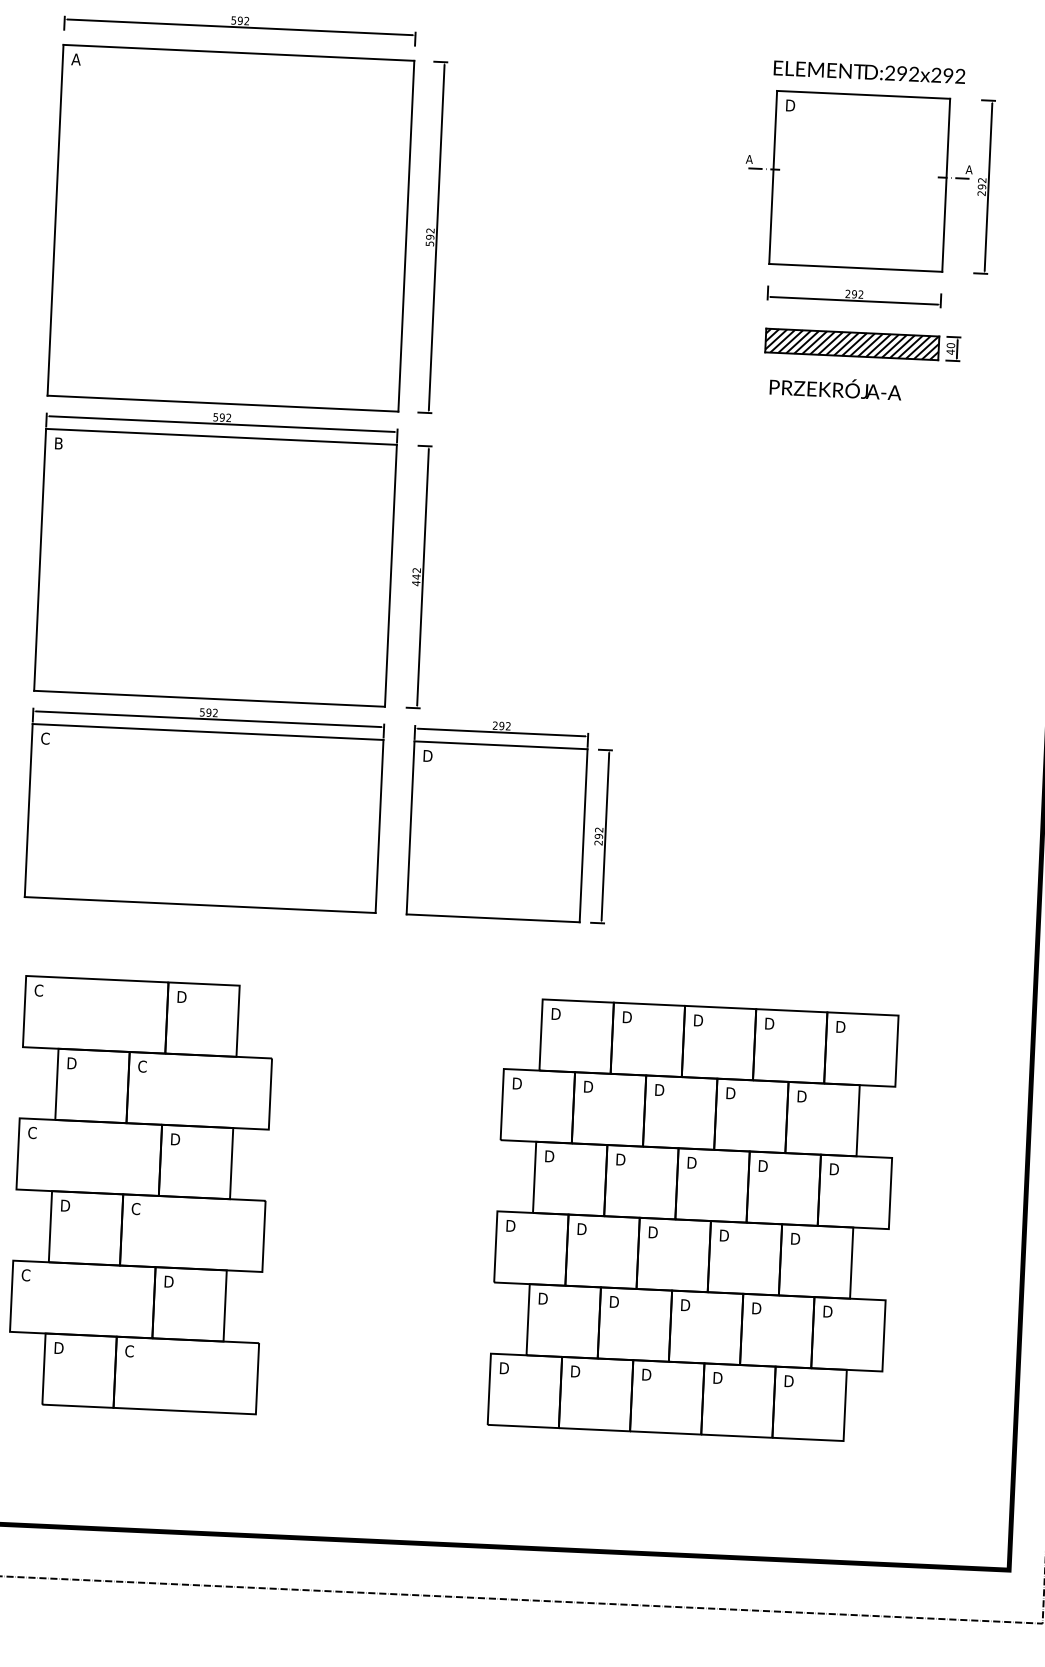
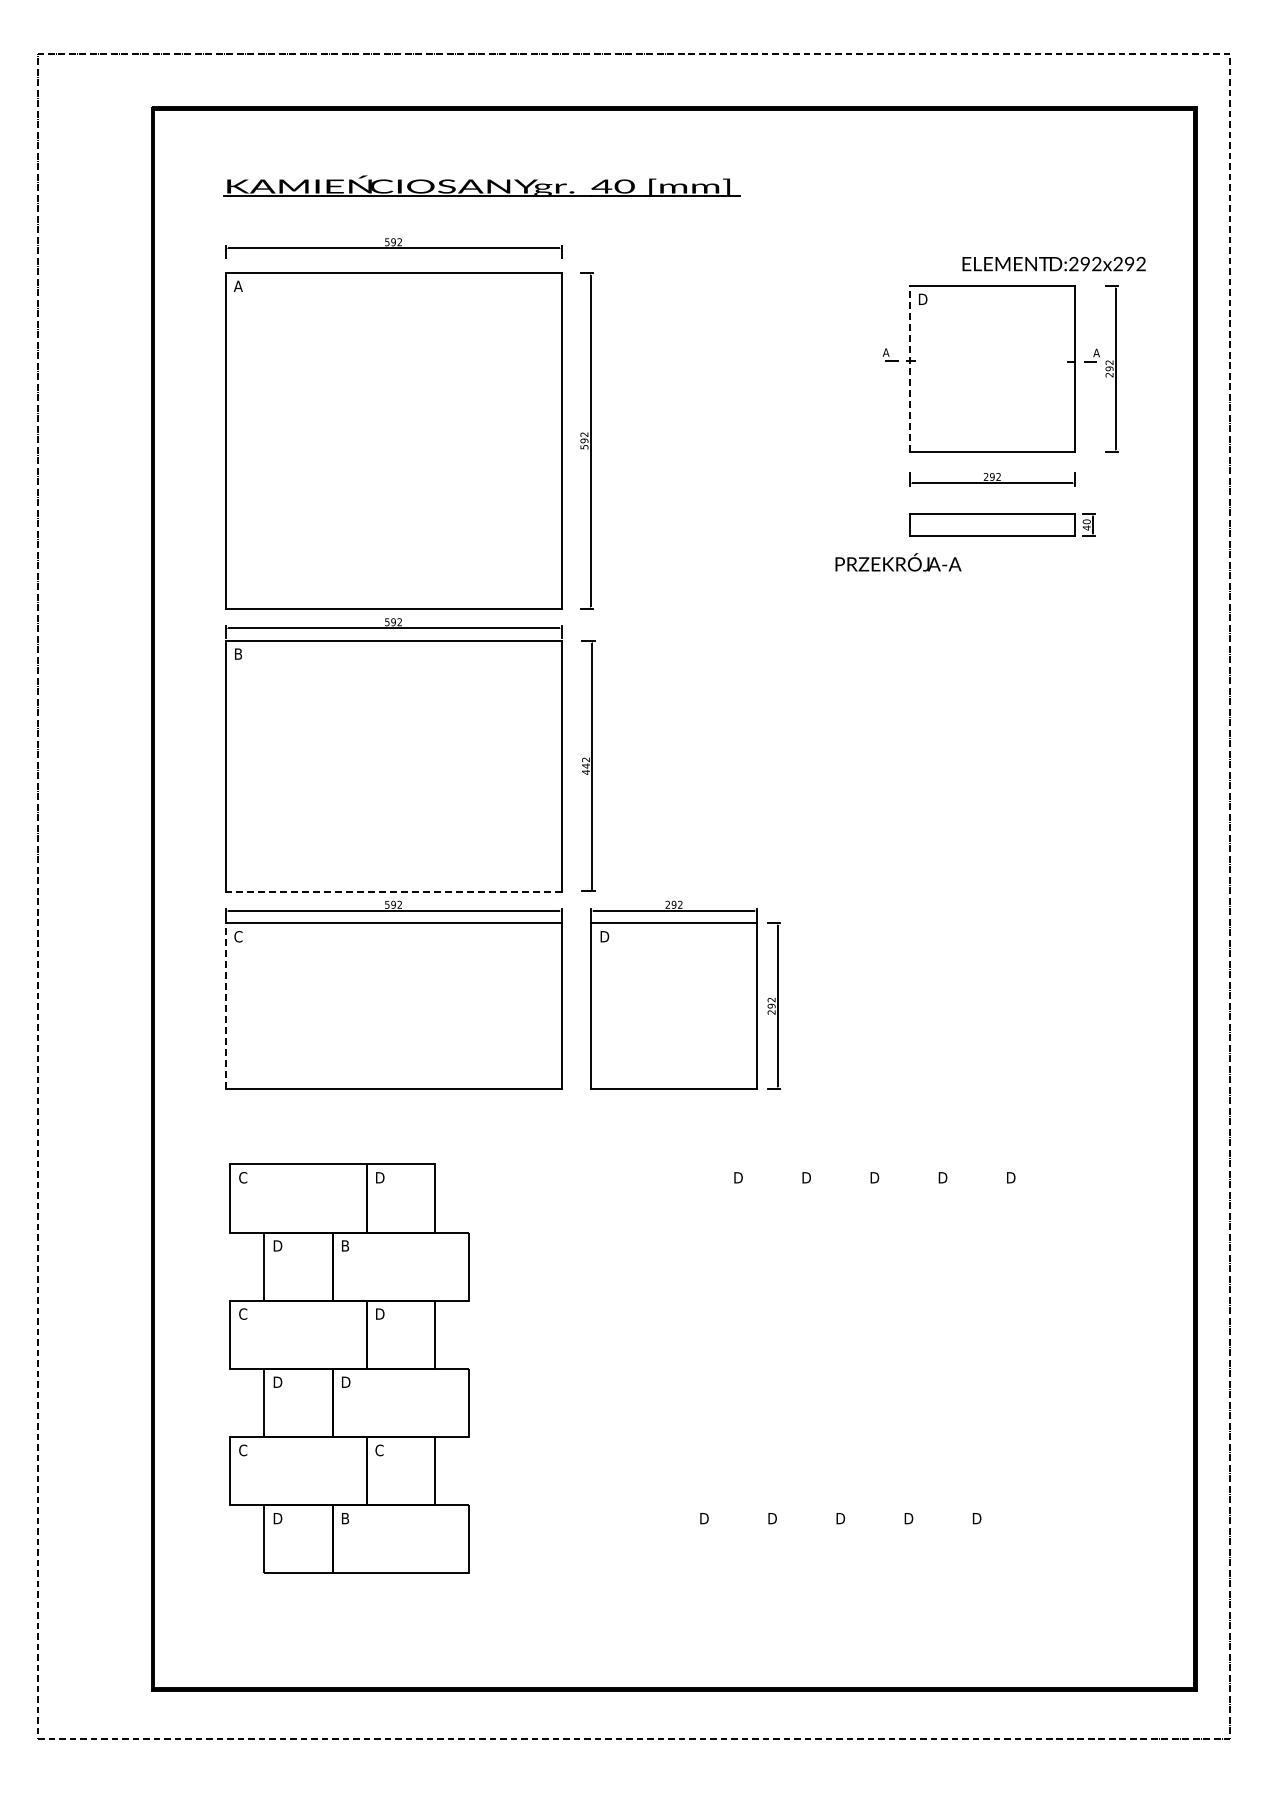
text: (868, 71) -> (1053, 263), moved
line: (773, 177) -> (909, 368), solid -> dashed
hatch: (852, 343) -> (992, 524), removed
text: (835, 388) -> (898, 562), moved
line: (209, 698) -> (393, 891), solid -> dashed
line: (28, 810) -> (225, 1006), solid -> dashed
text: (142, 1066) -> (345, 1245), C -> B
text: (136, 1209) -> (345, 1382), C -> D
part: (693, 1219) -> (878, 1368), removed
text: (168, 1281) -> (379, 1450), D -> C
text: (129, 1351) -> (345, 1518), C -> B

